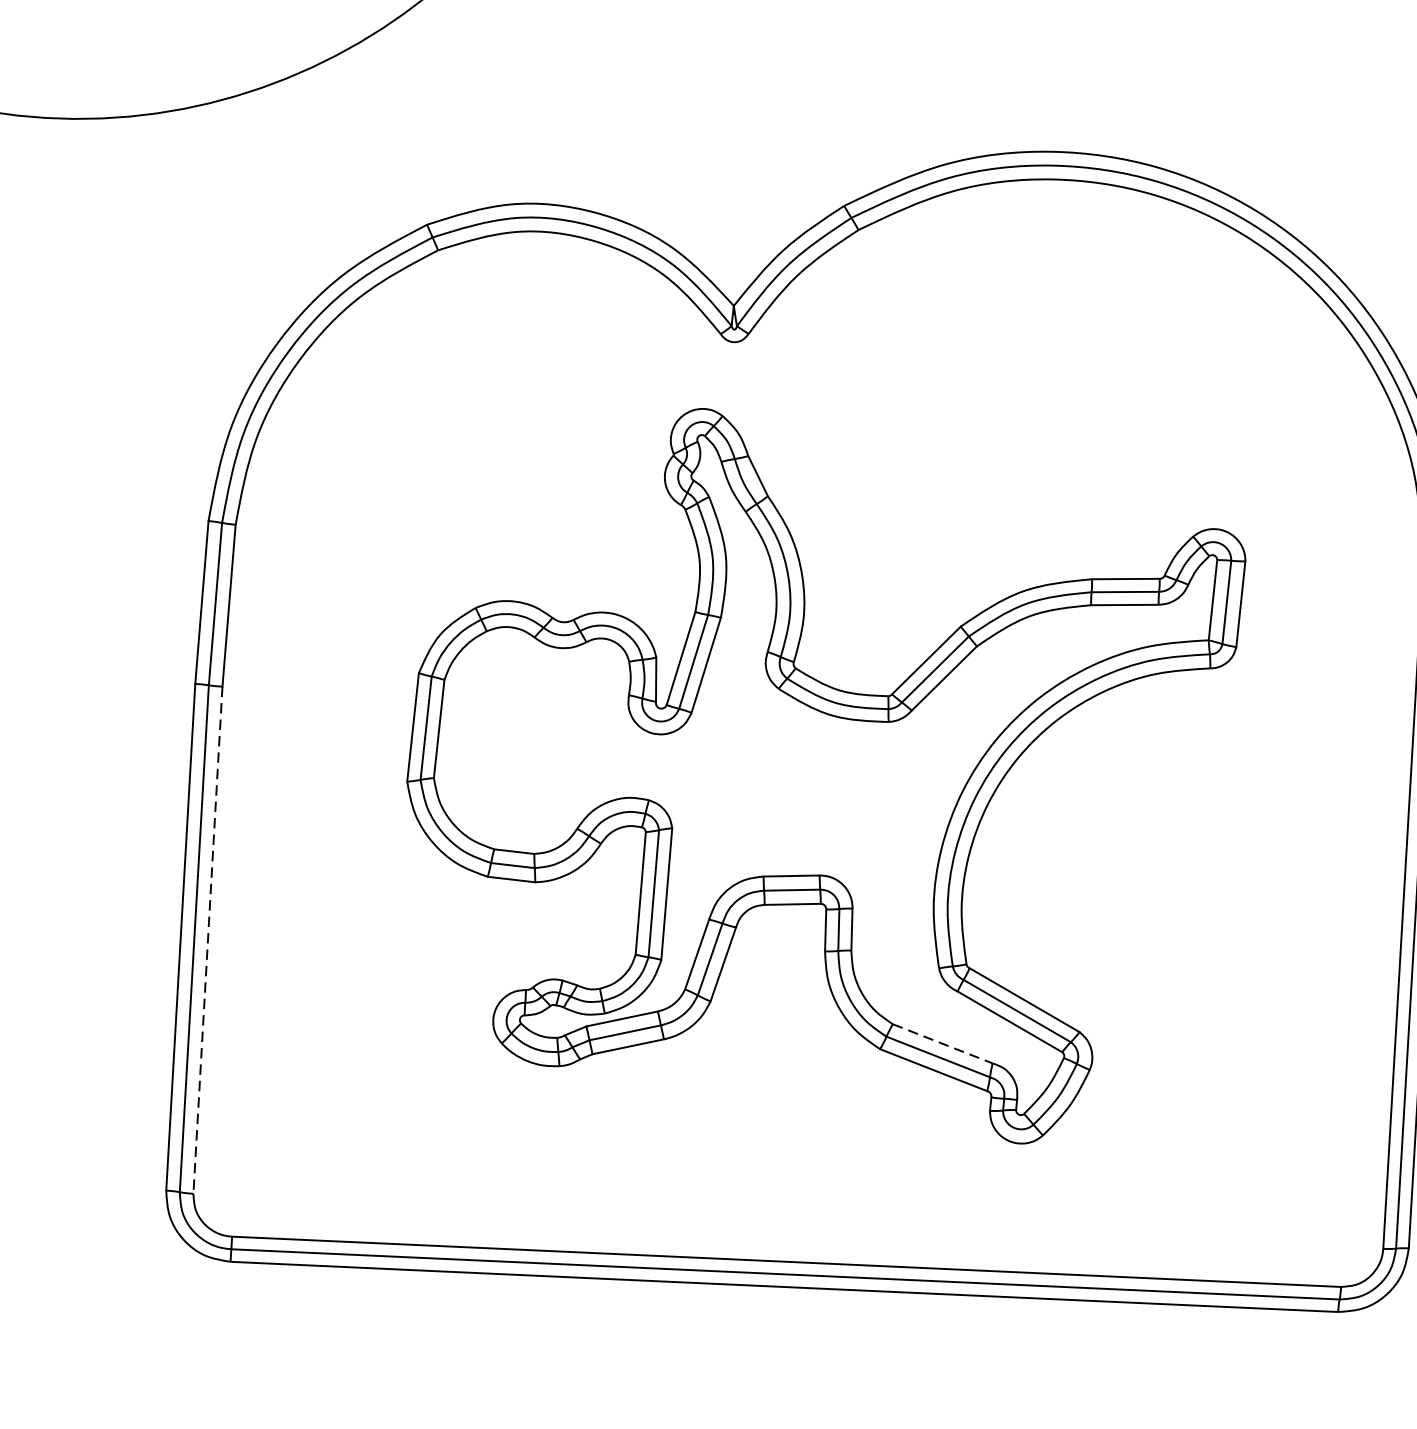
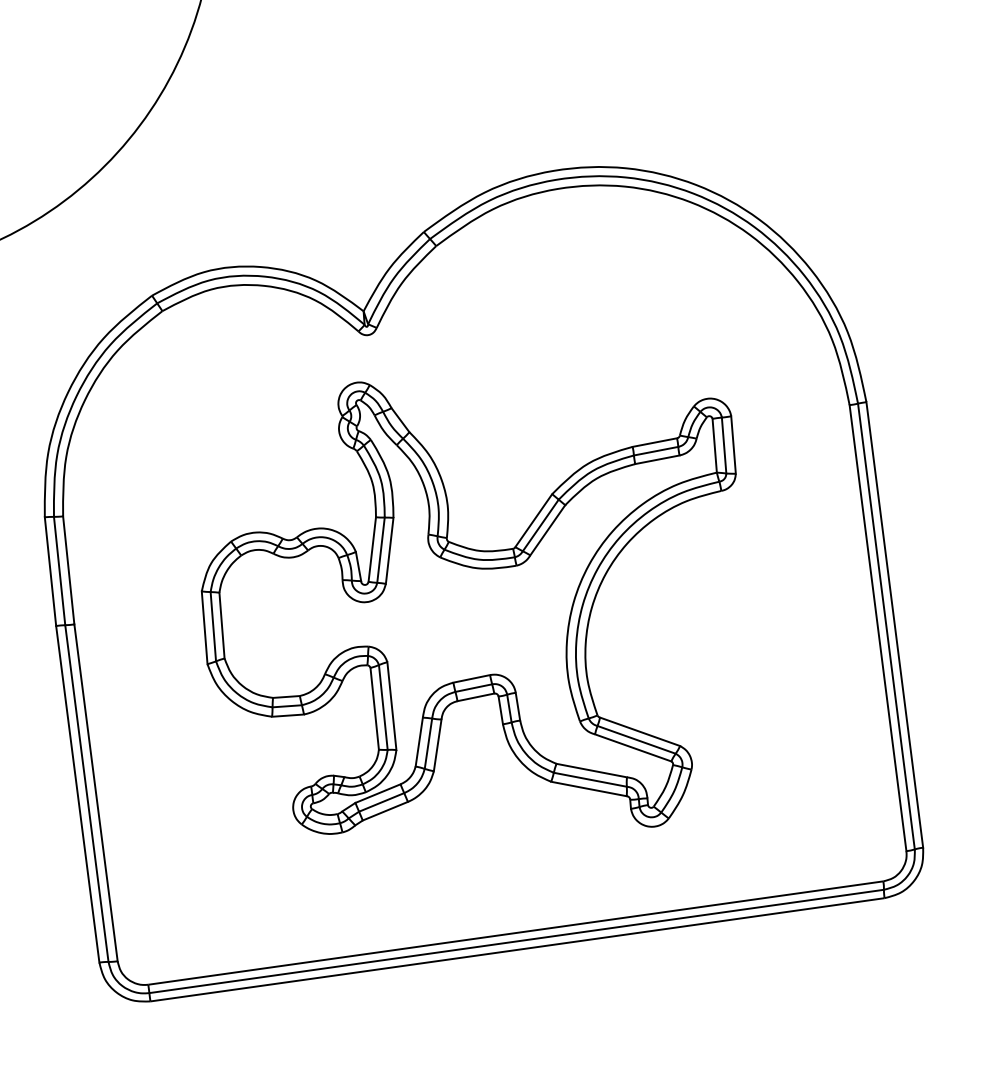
line: (208, 939) -> (96, 792), dashed -> solid
line: (942, 1043) -> (591, 770), dashed -> solid

